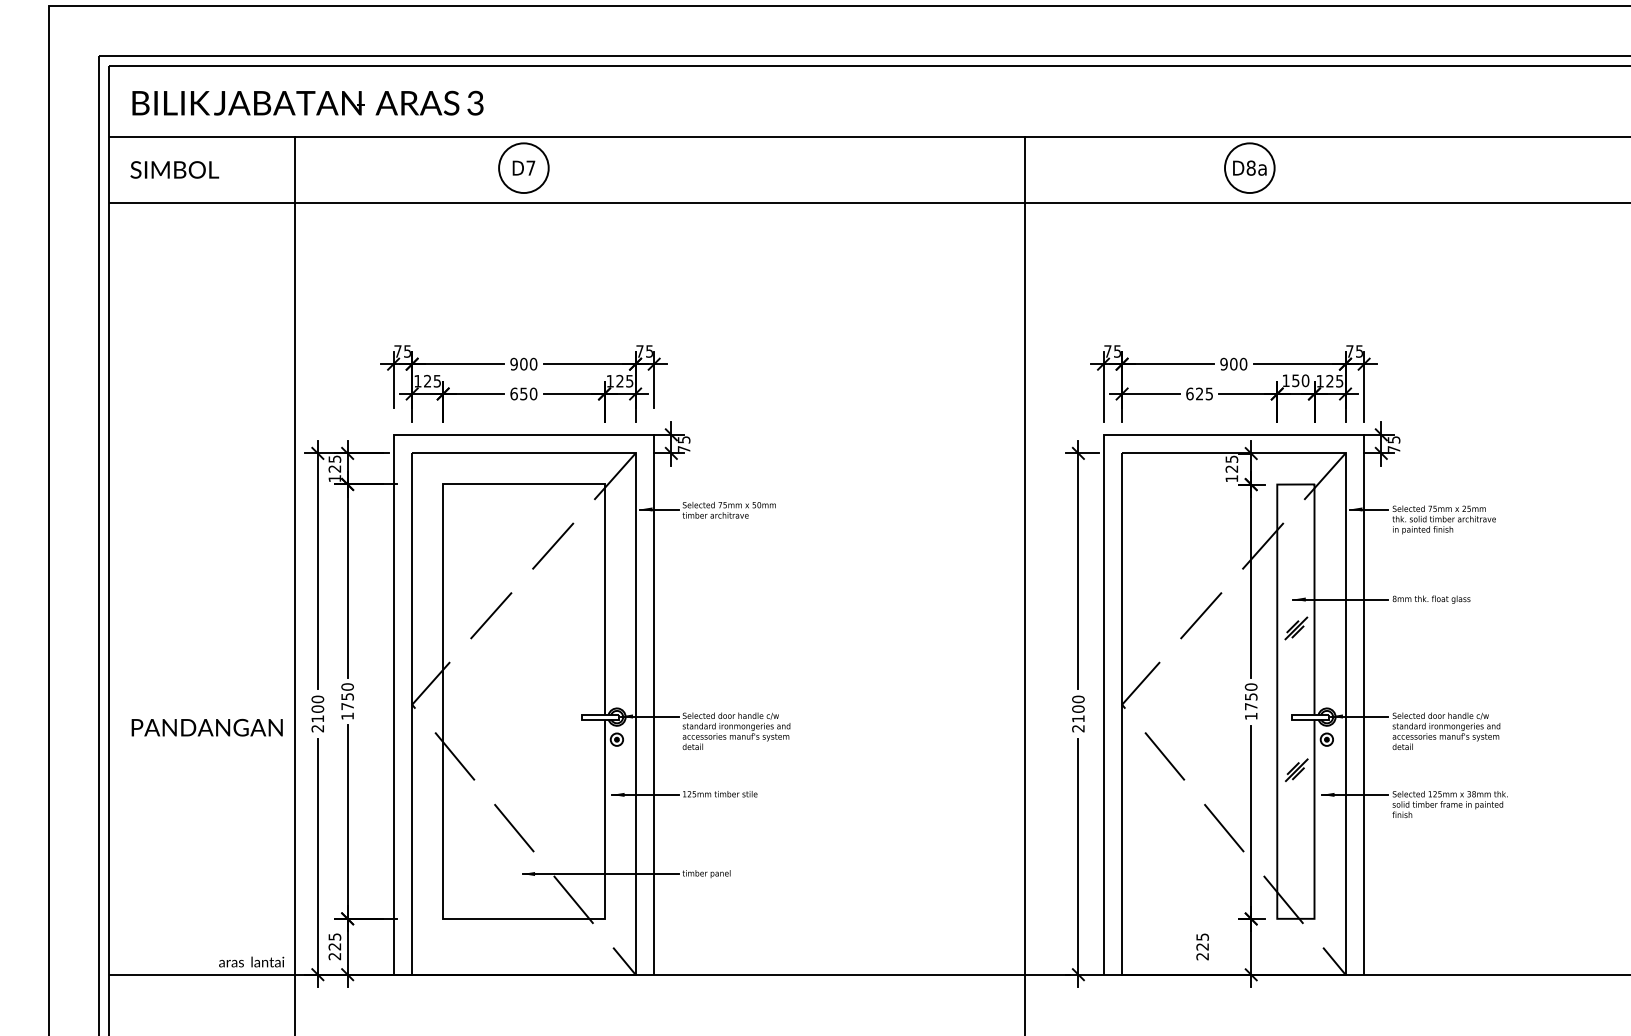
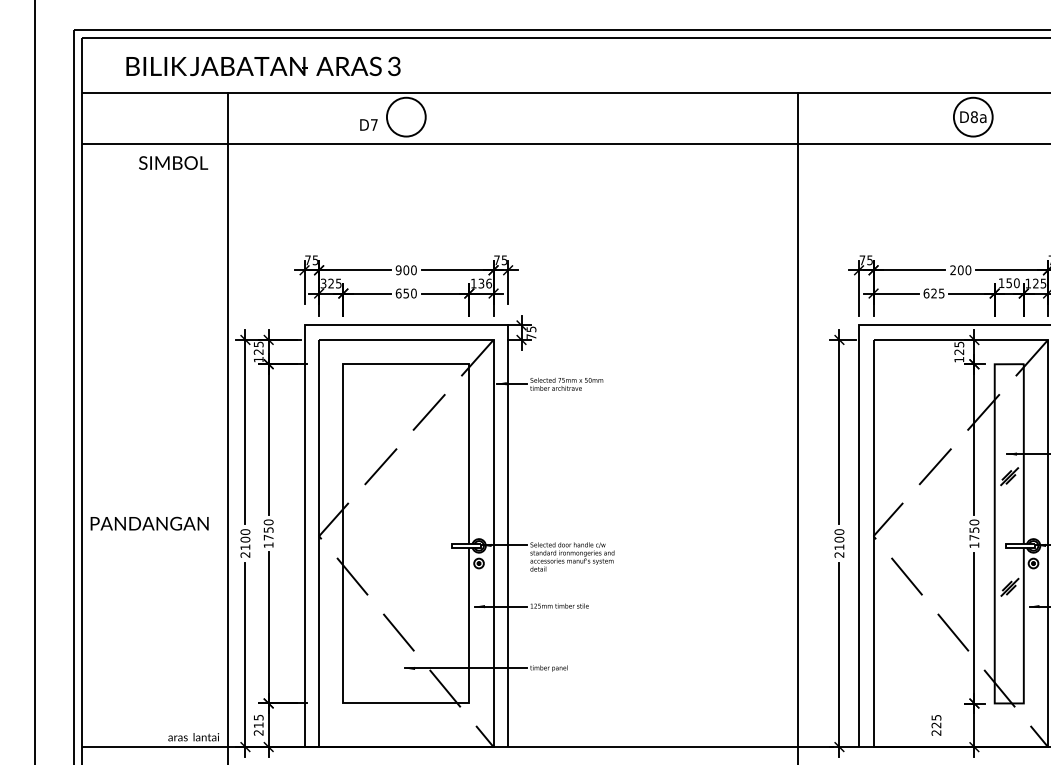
text: (307, 102) -> (263, 65), moved
text: (523, 167) -> (368, 124), moved
text: (174, 169) -> (173, 162), moved
text: (1223, 364) -> (952, 270), 900 -> 200
text: (417, 380) -> (323, 283), 125 -> 325
text: (624, 380) -> (484, 283), 125 -> 136
text: (206, 727) -> (149, 523), moved
text: (334, 946) -> (258, 725), 225 -> 215

